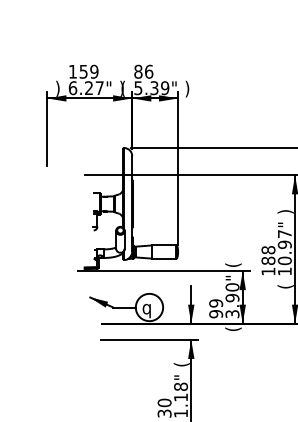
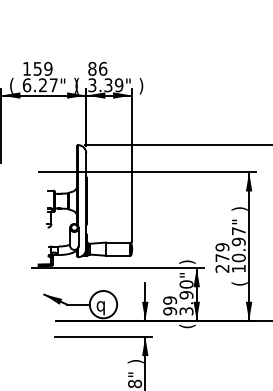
text: (138, 87) -> (92, 84), 5.39" -> 3.39"
text: (57, 88) -> (11, 85), ) -> (
text: (268, 260) -> (222, 257), 188 -> 279
text: (233, 264) -> (187, 261), ( -> )
text: (181, 364) -> (135, 361), ( -> )

